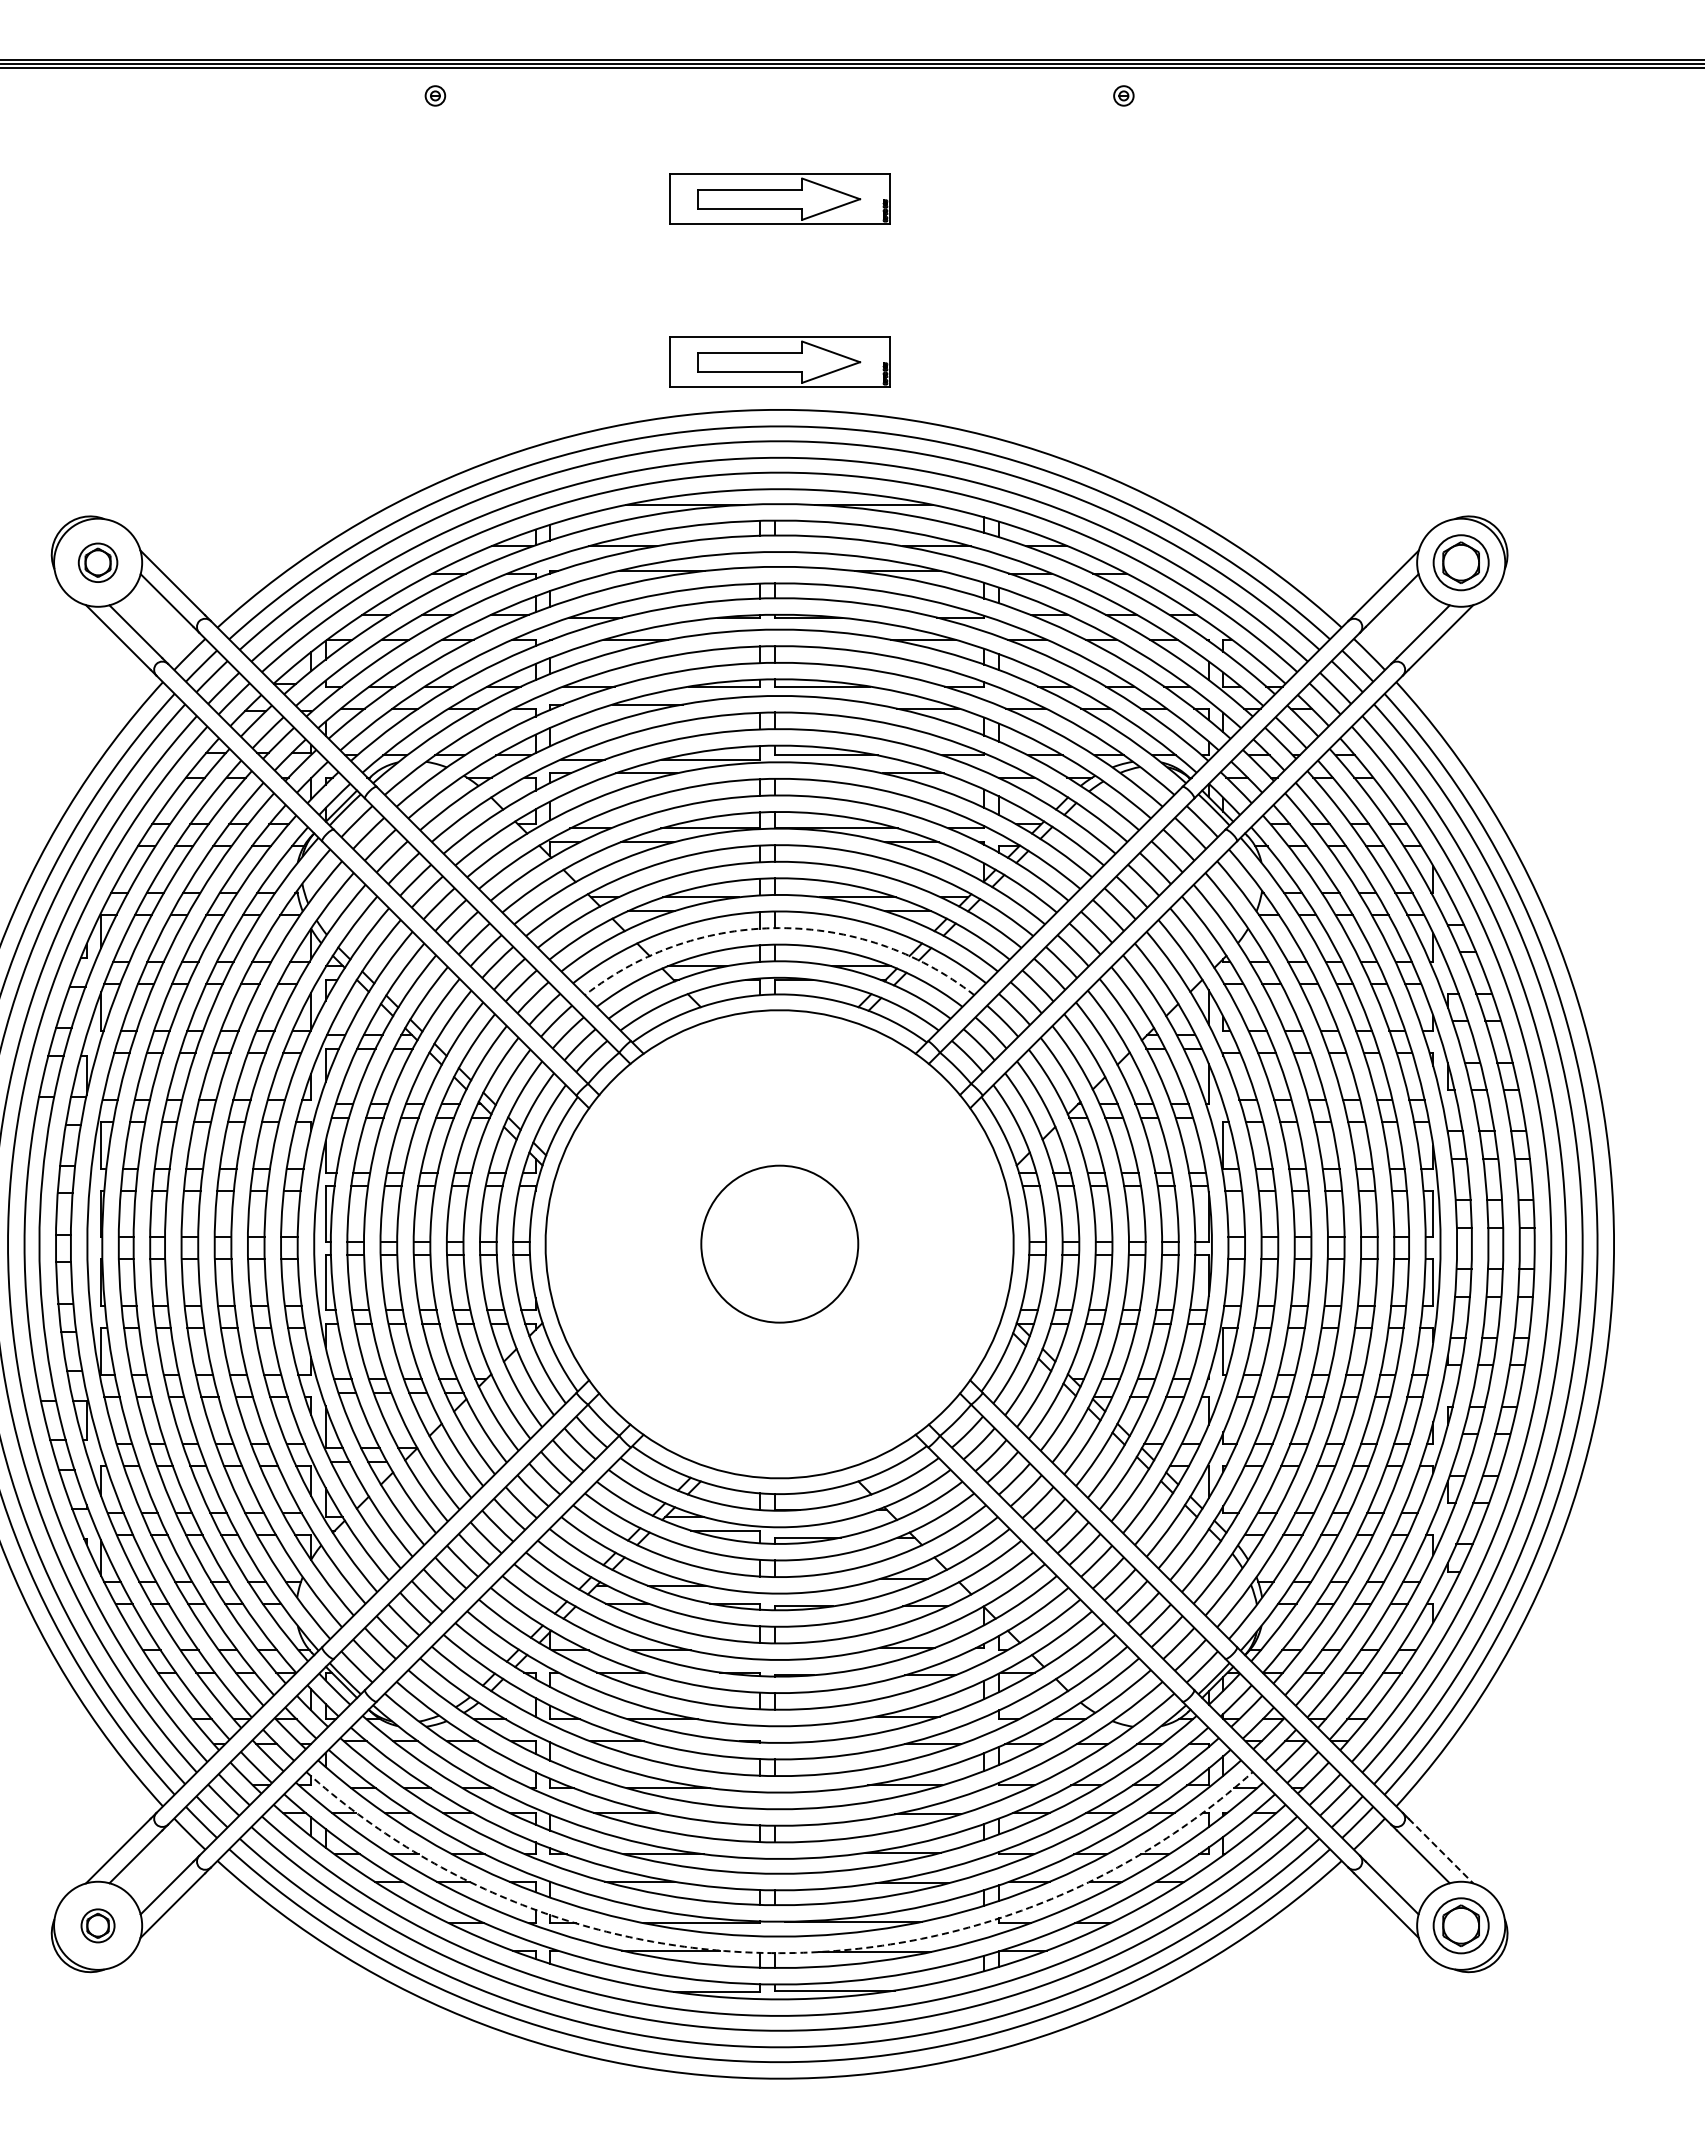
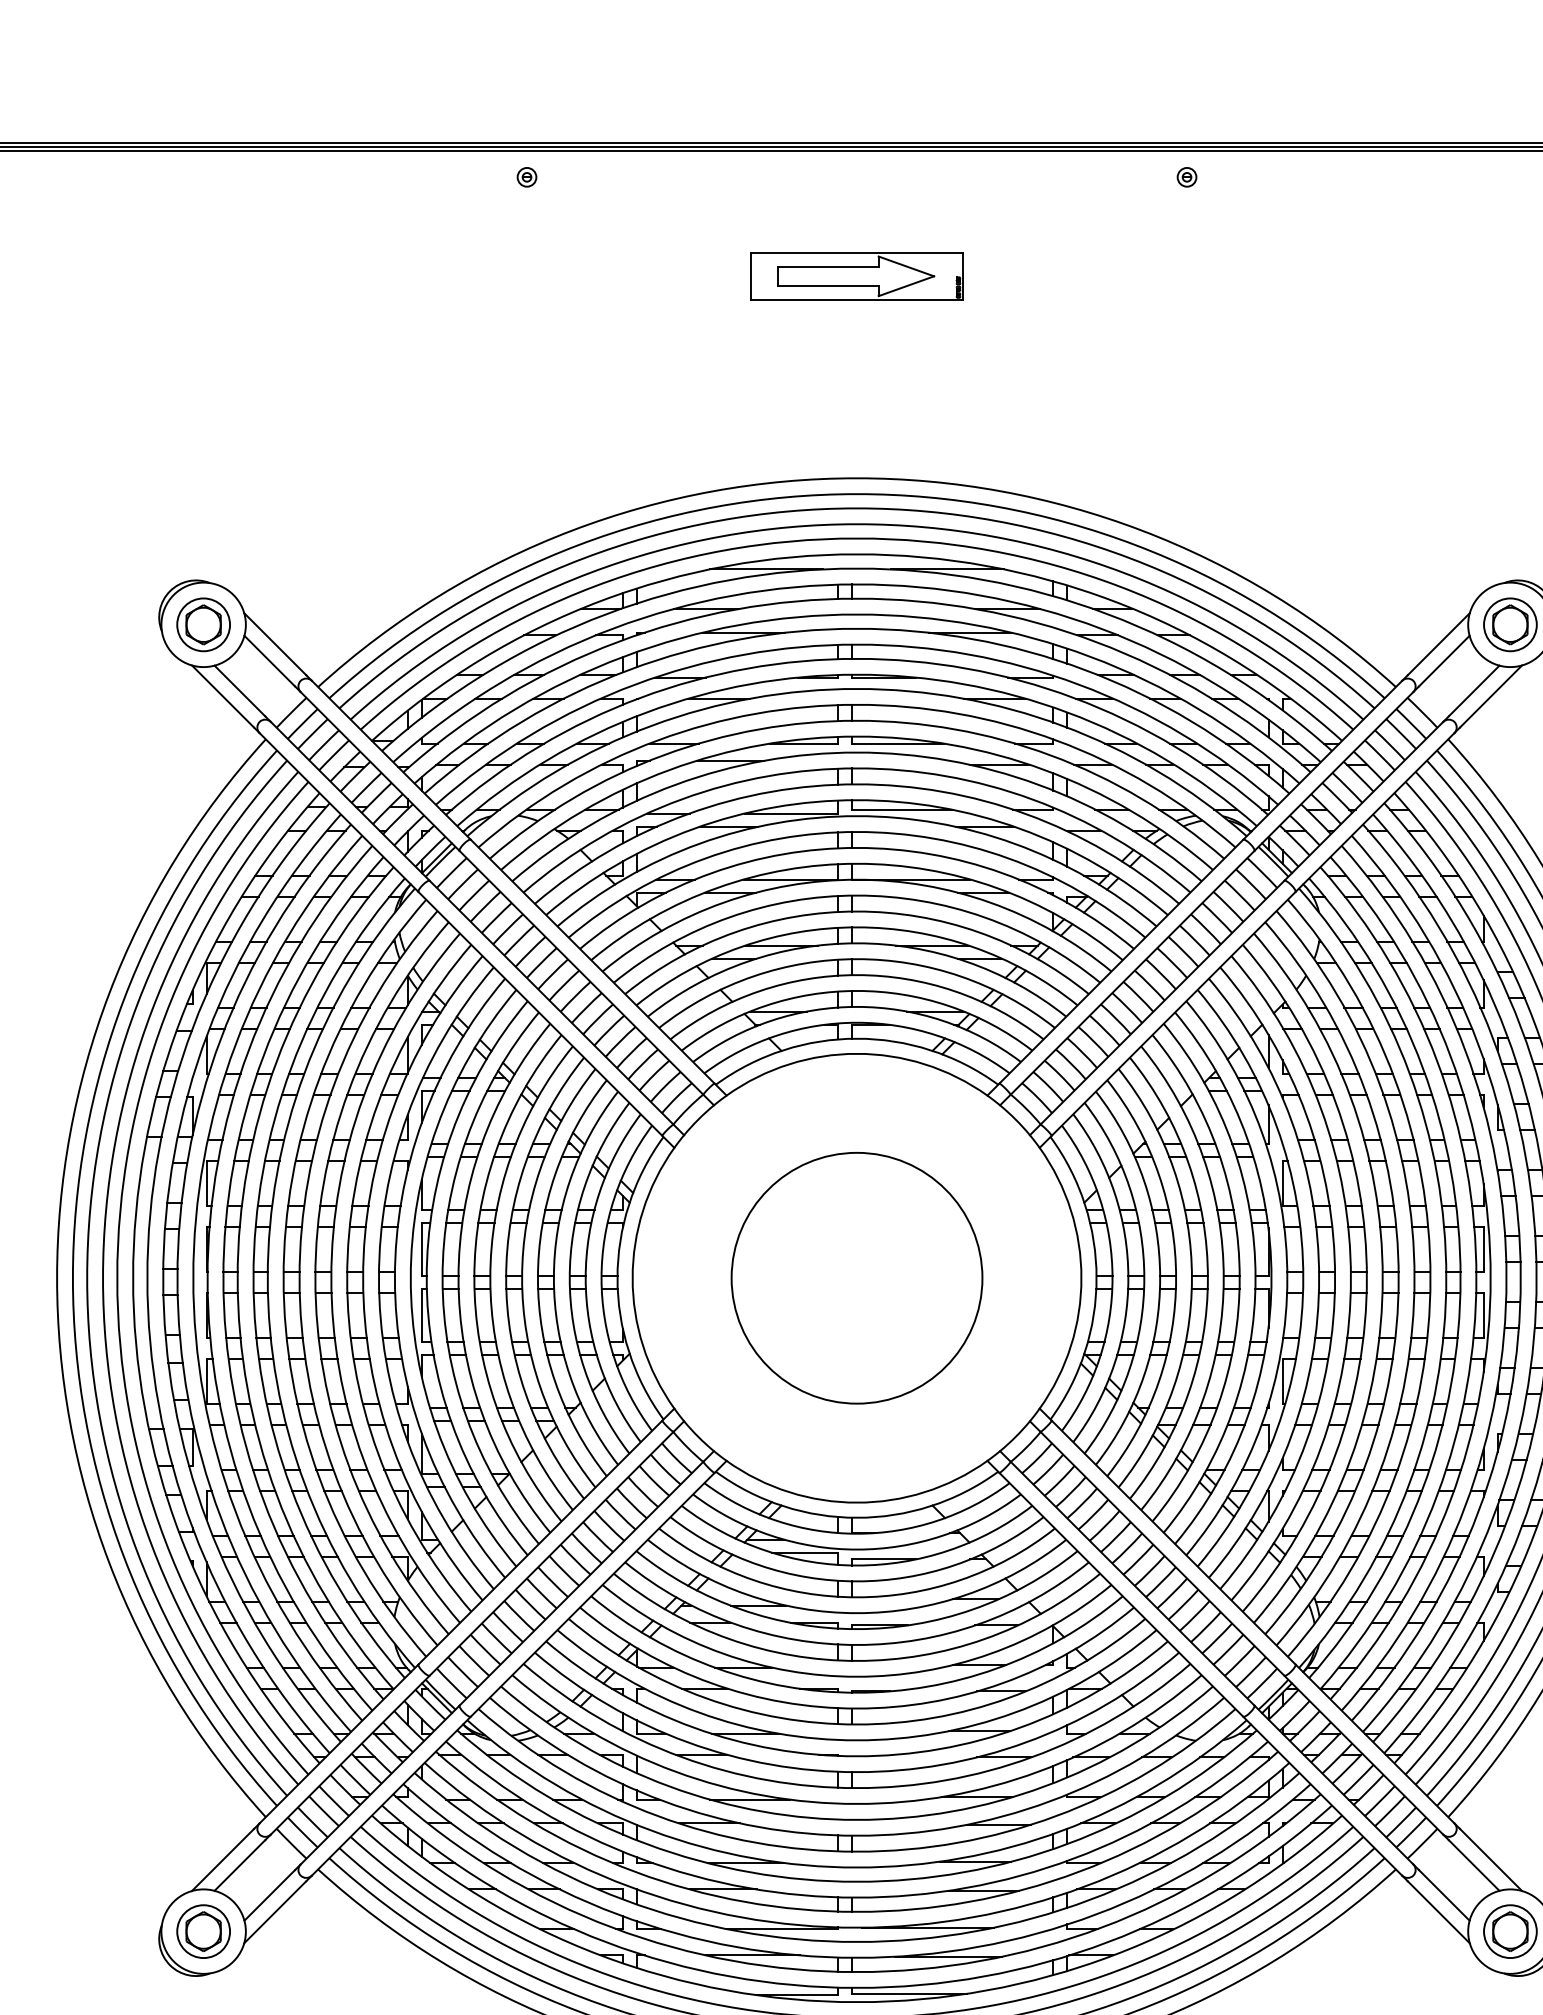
part: (779, 361) -> (856, 431), removed
part: (97, 562) -> (203, 624), size x1.43
arc: (779, 928) -> (856, 975), dashed -> solid
circle: (779, 1243) -> (856, 1277), size x1.67
line: (1440, 1851) -> (1490, 1860), dashed -> solid
part: (97, 1925) -> (203, 1931), size x1.67
arc: (779, 1953) -> (856, 1958), dashed -> solid

